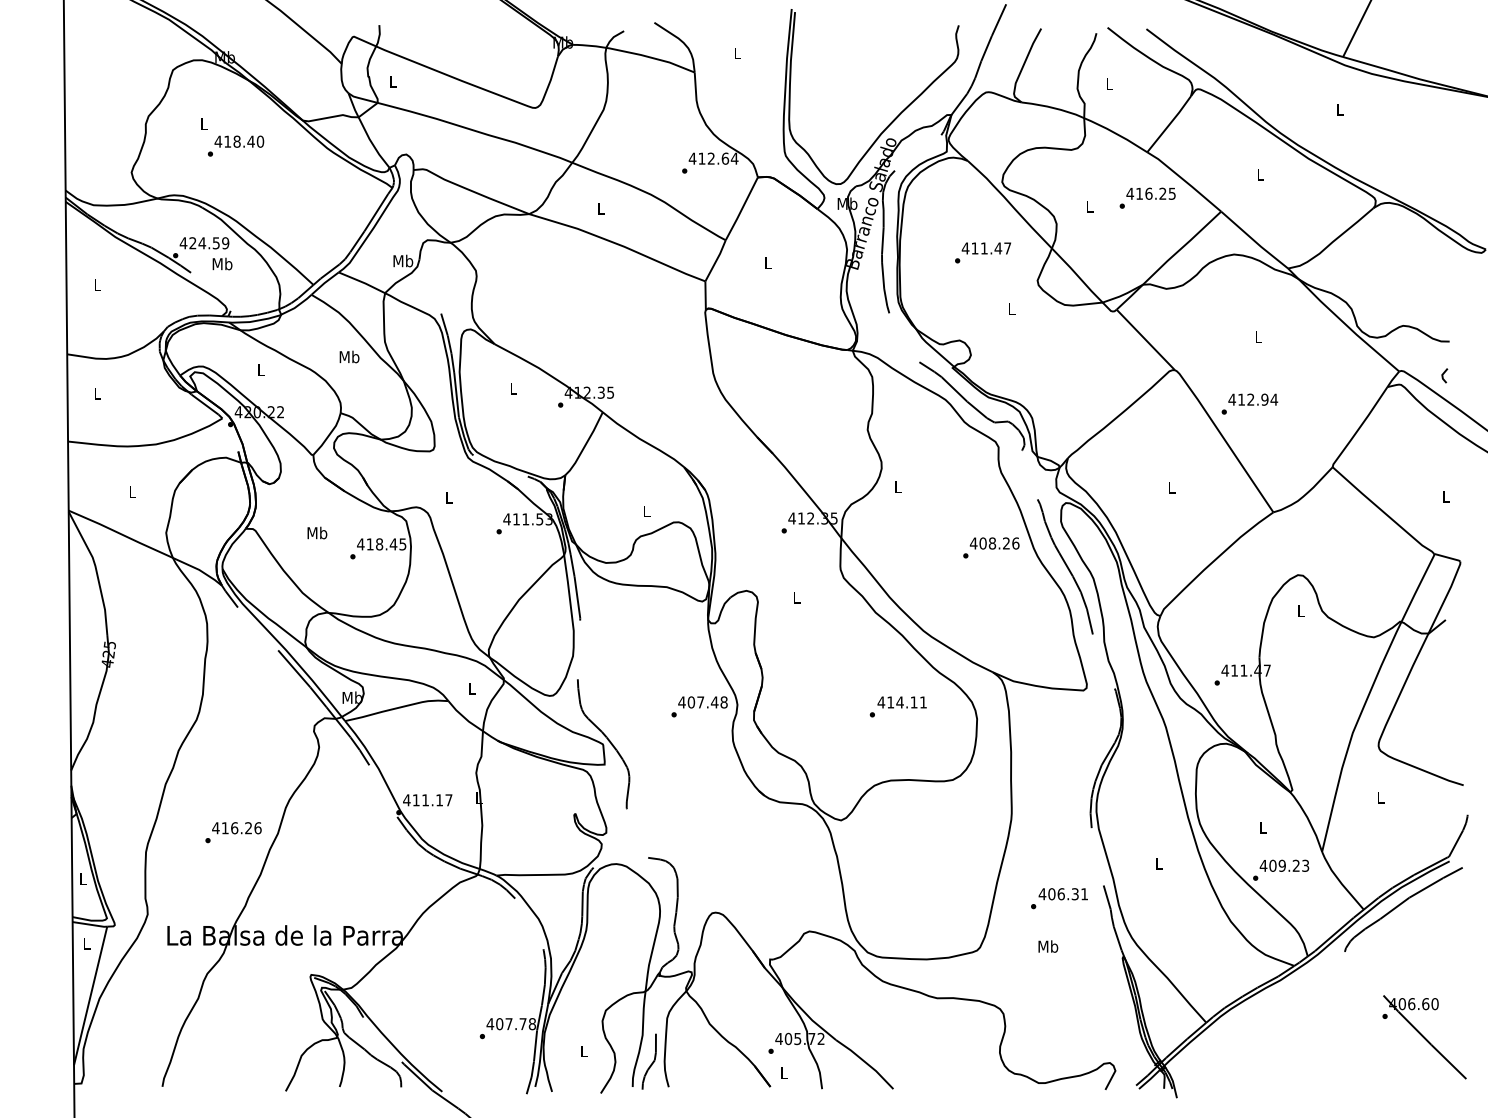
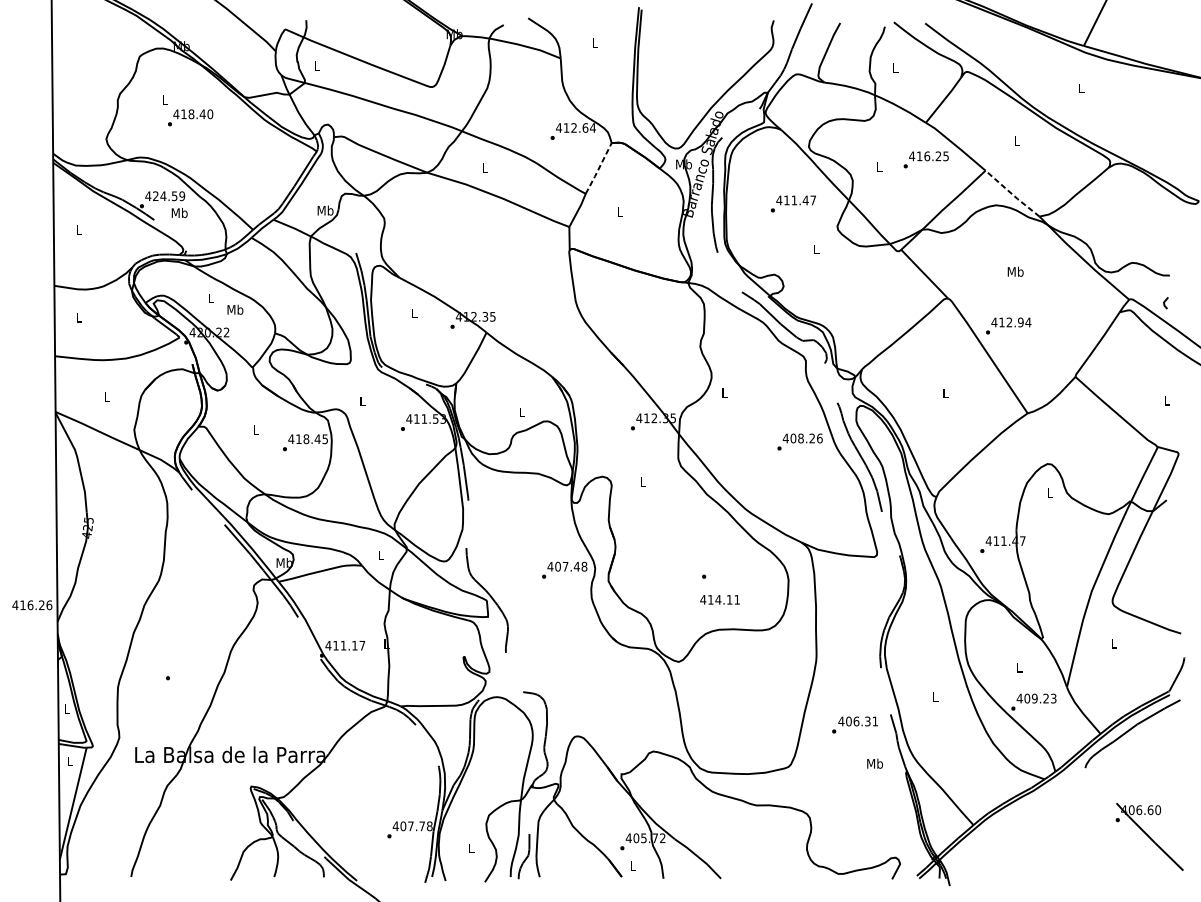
line: (742, 209) -> (599, 168), solid -> dashed
line: (1254, 240) -> (1012, 194), solid -> dashed
text: (1258, 336) -> (1015, 271), L -> Mb
text: (349, 356) -> (235, 309), moved
text: (317, 532) -> (256, 429), Mb -> L
text: (901, 702) -> (719, 599), moved
text: (236, 828) -> (32, 605), moved
text: (1048, 946) -> (875, 763), moved

